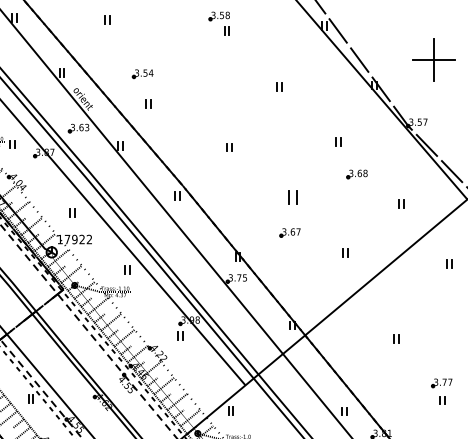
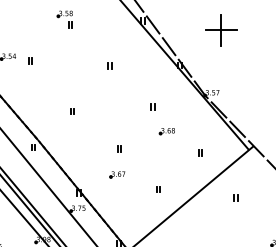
part: (433, 59) -> (220, 29), moved
part: (148, 103) -> (30, 61), moved
part: (292, 197) -> (119, 148), size x0.62

